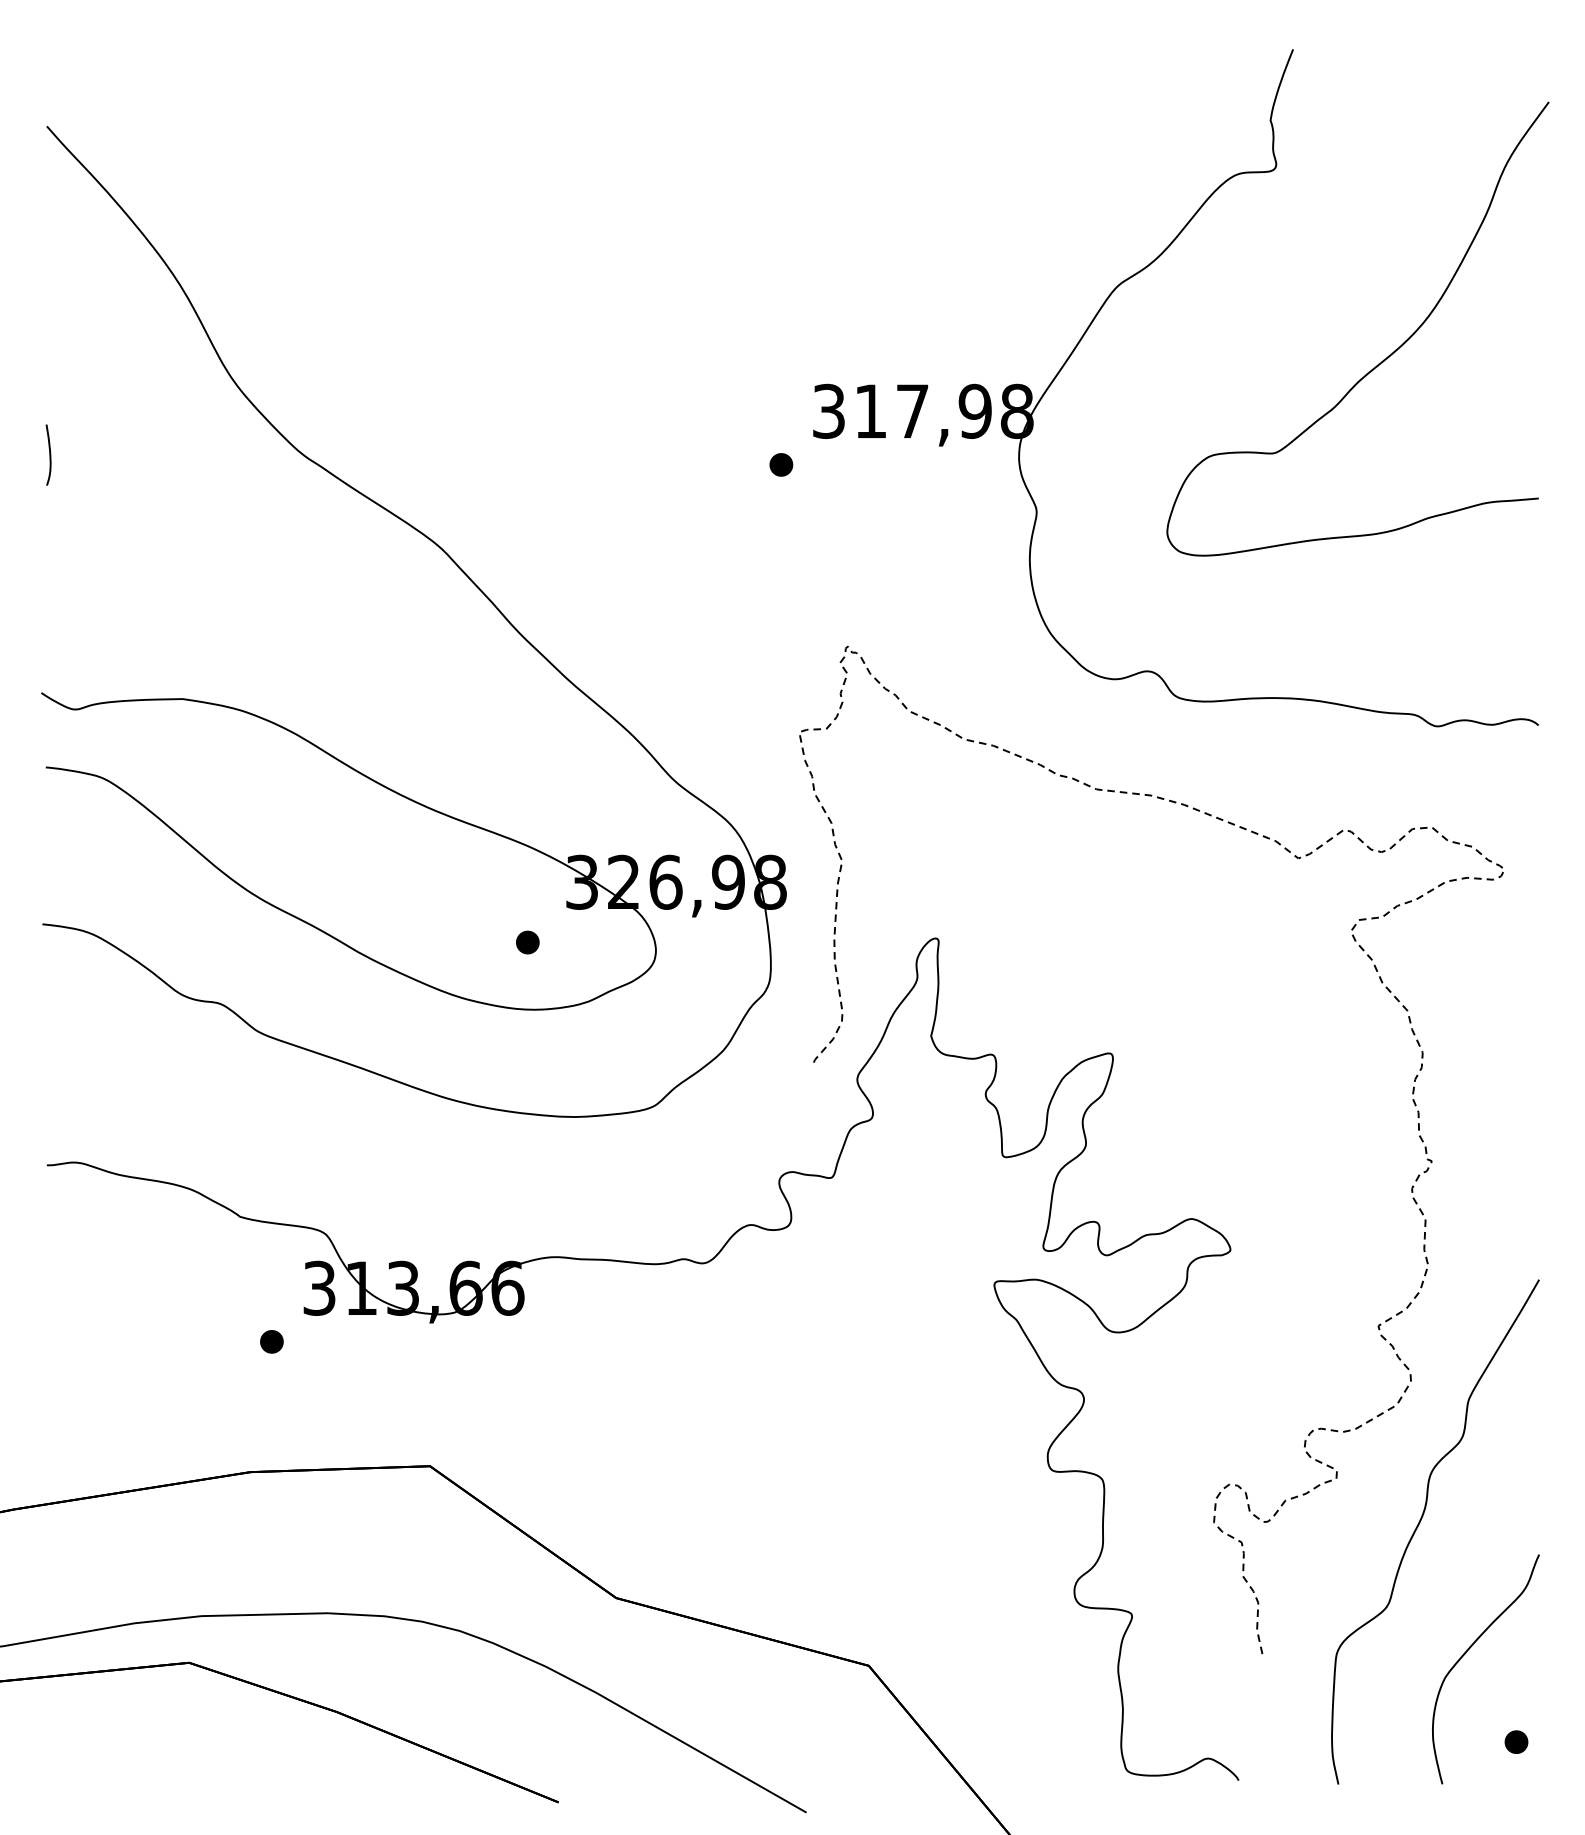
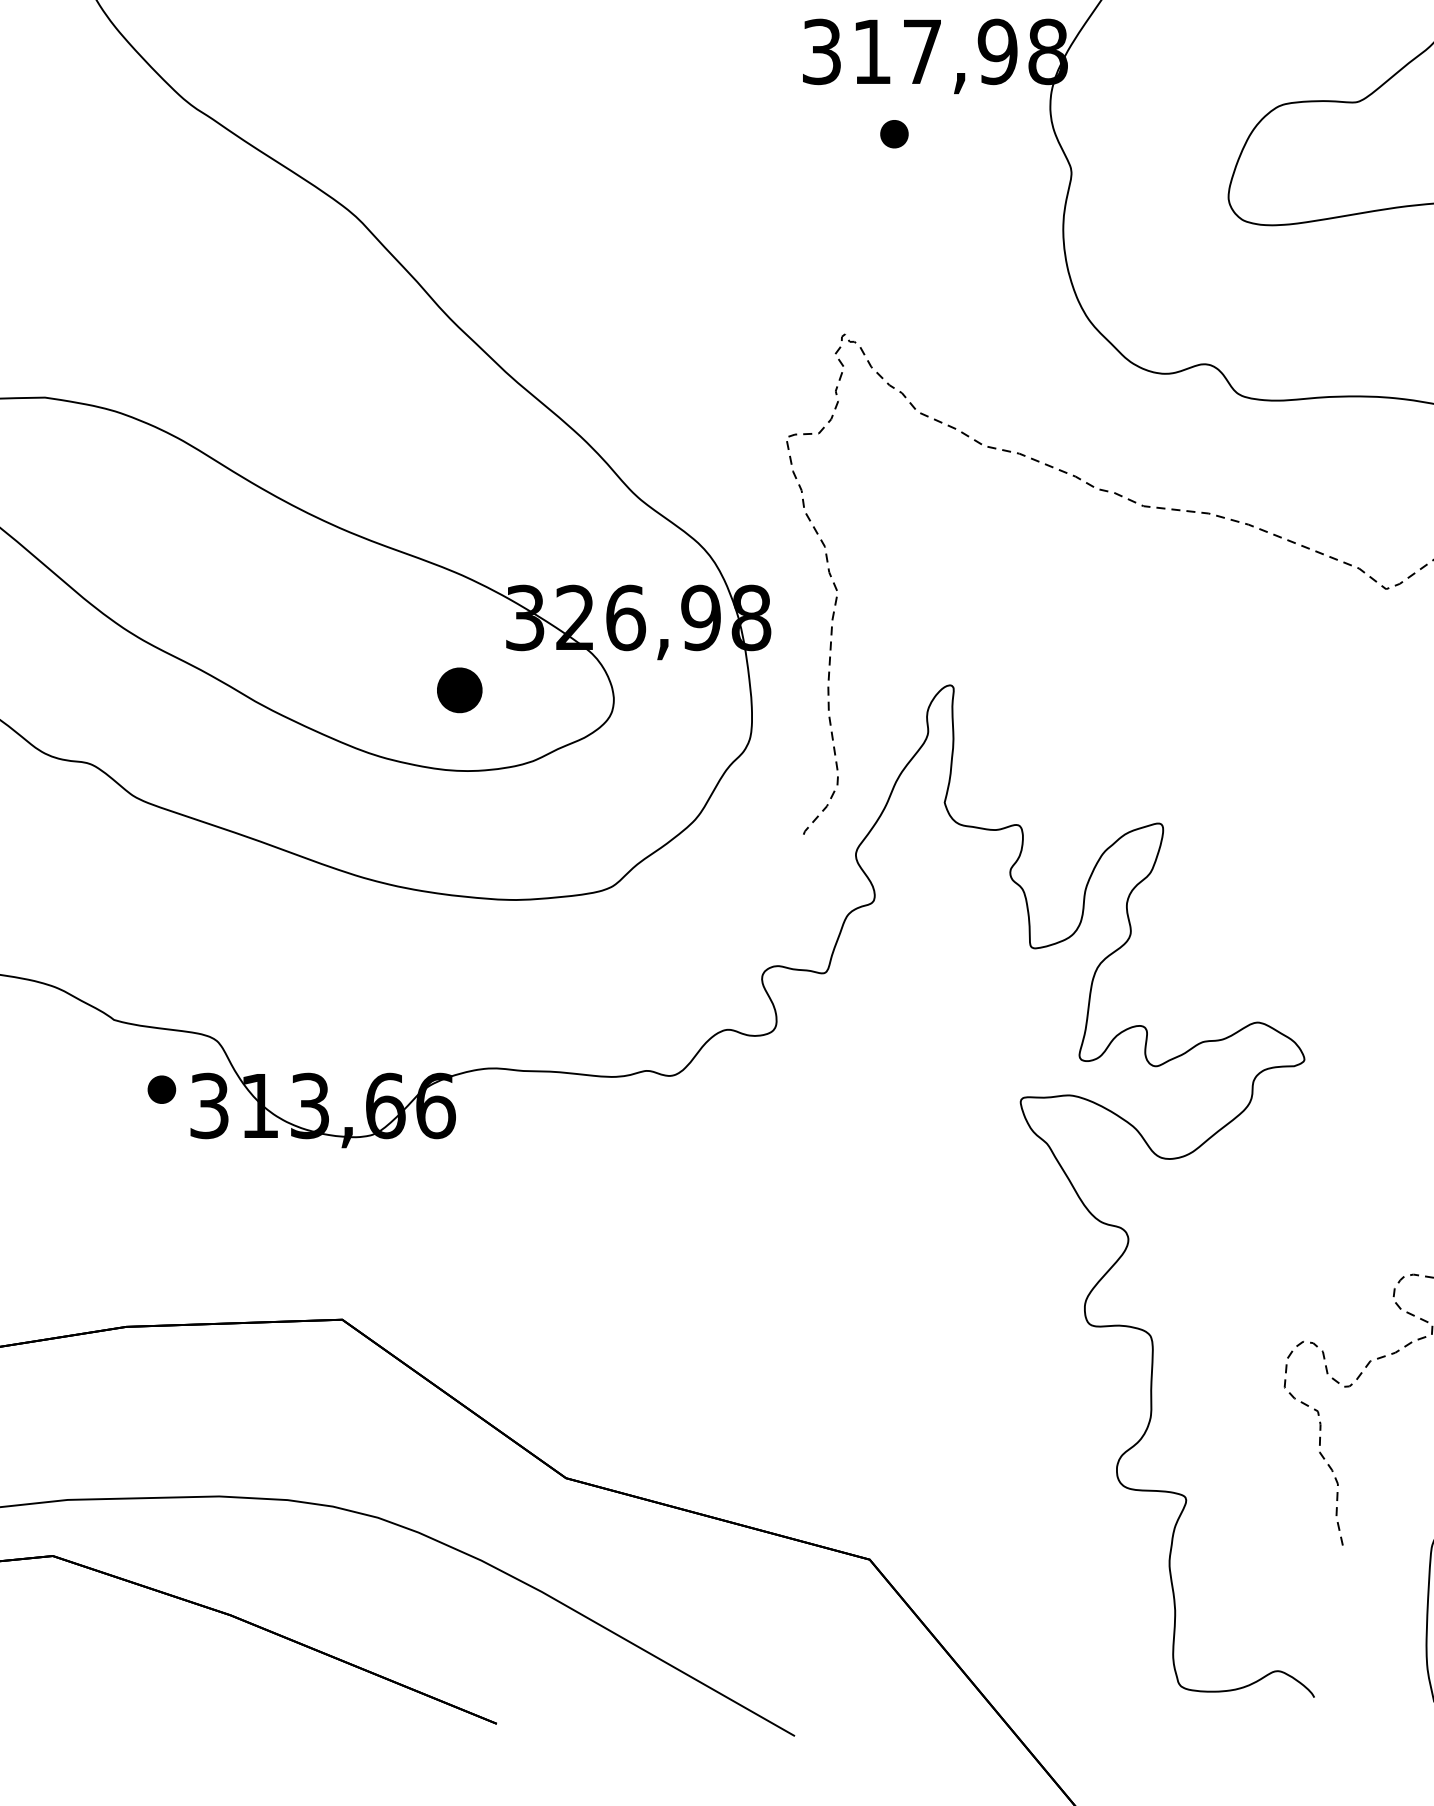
part: (781, 464) -> (894, 133), moved
part: (527, 942) -> (459, 690), size x1.6
part: (271, 1341) -> (161, 1089), moved

